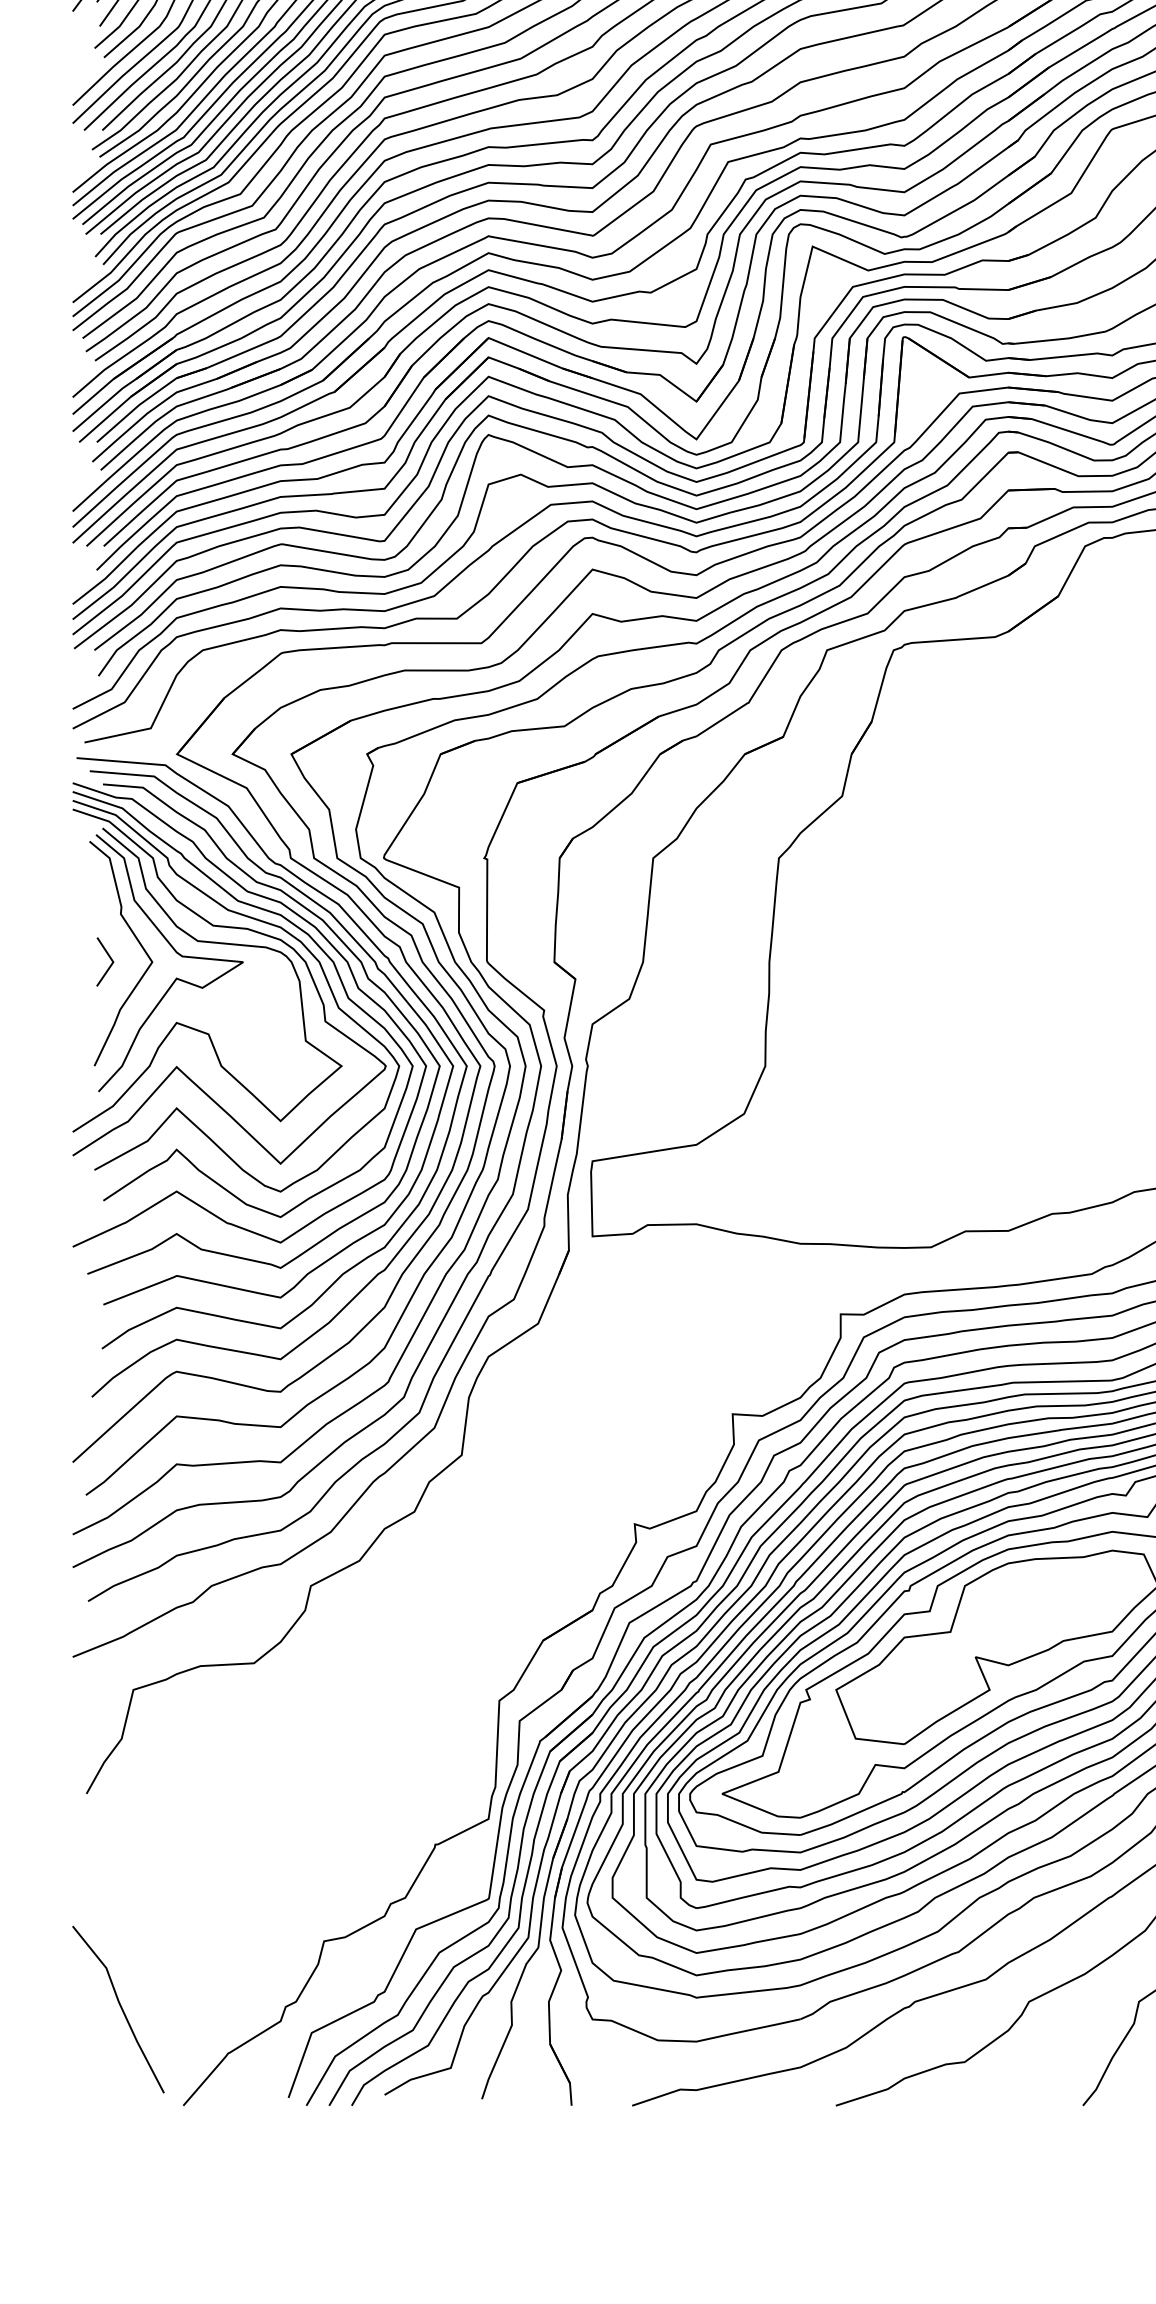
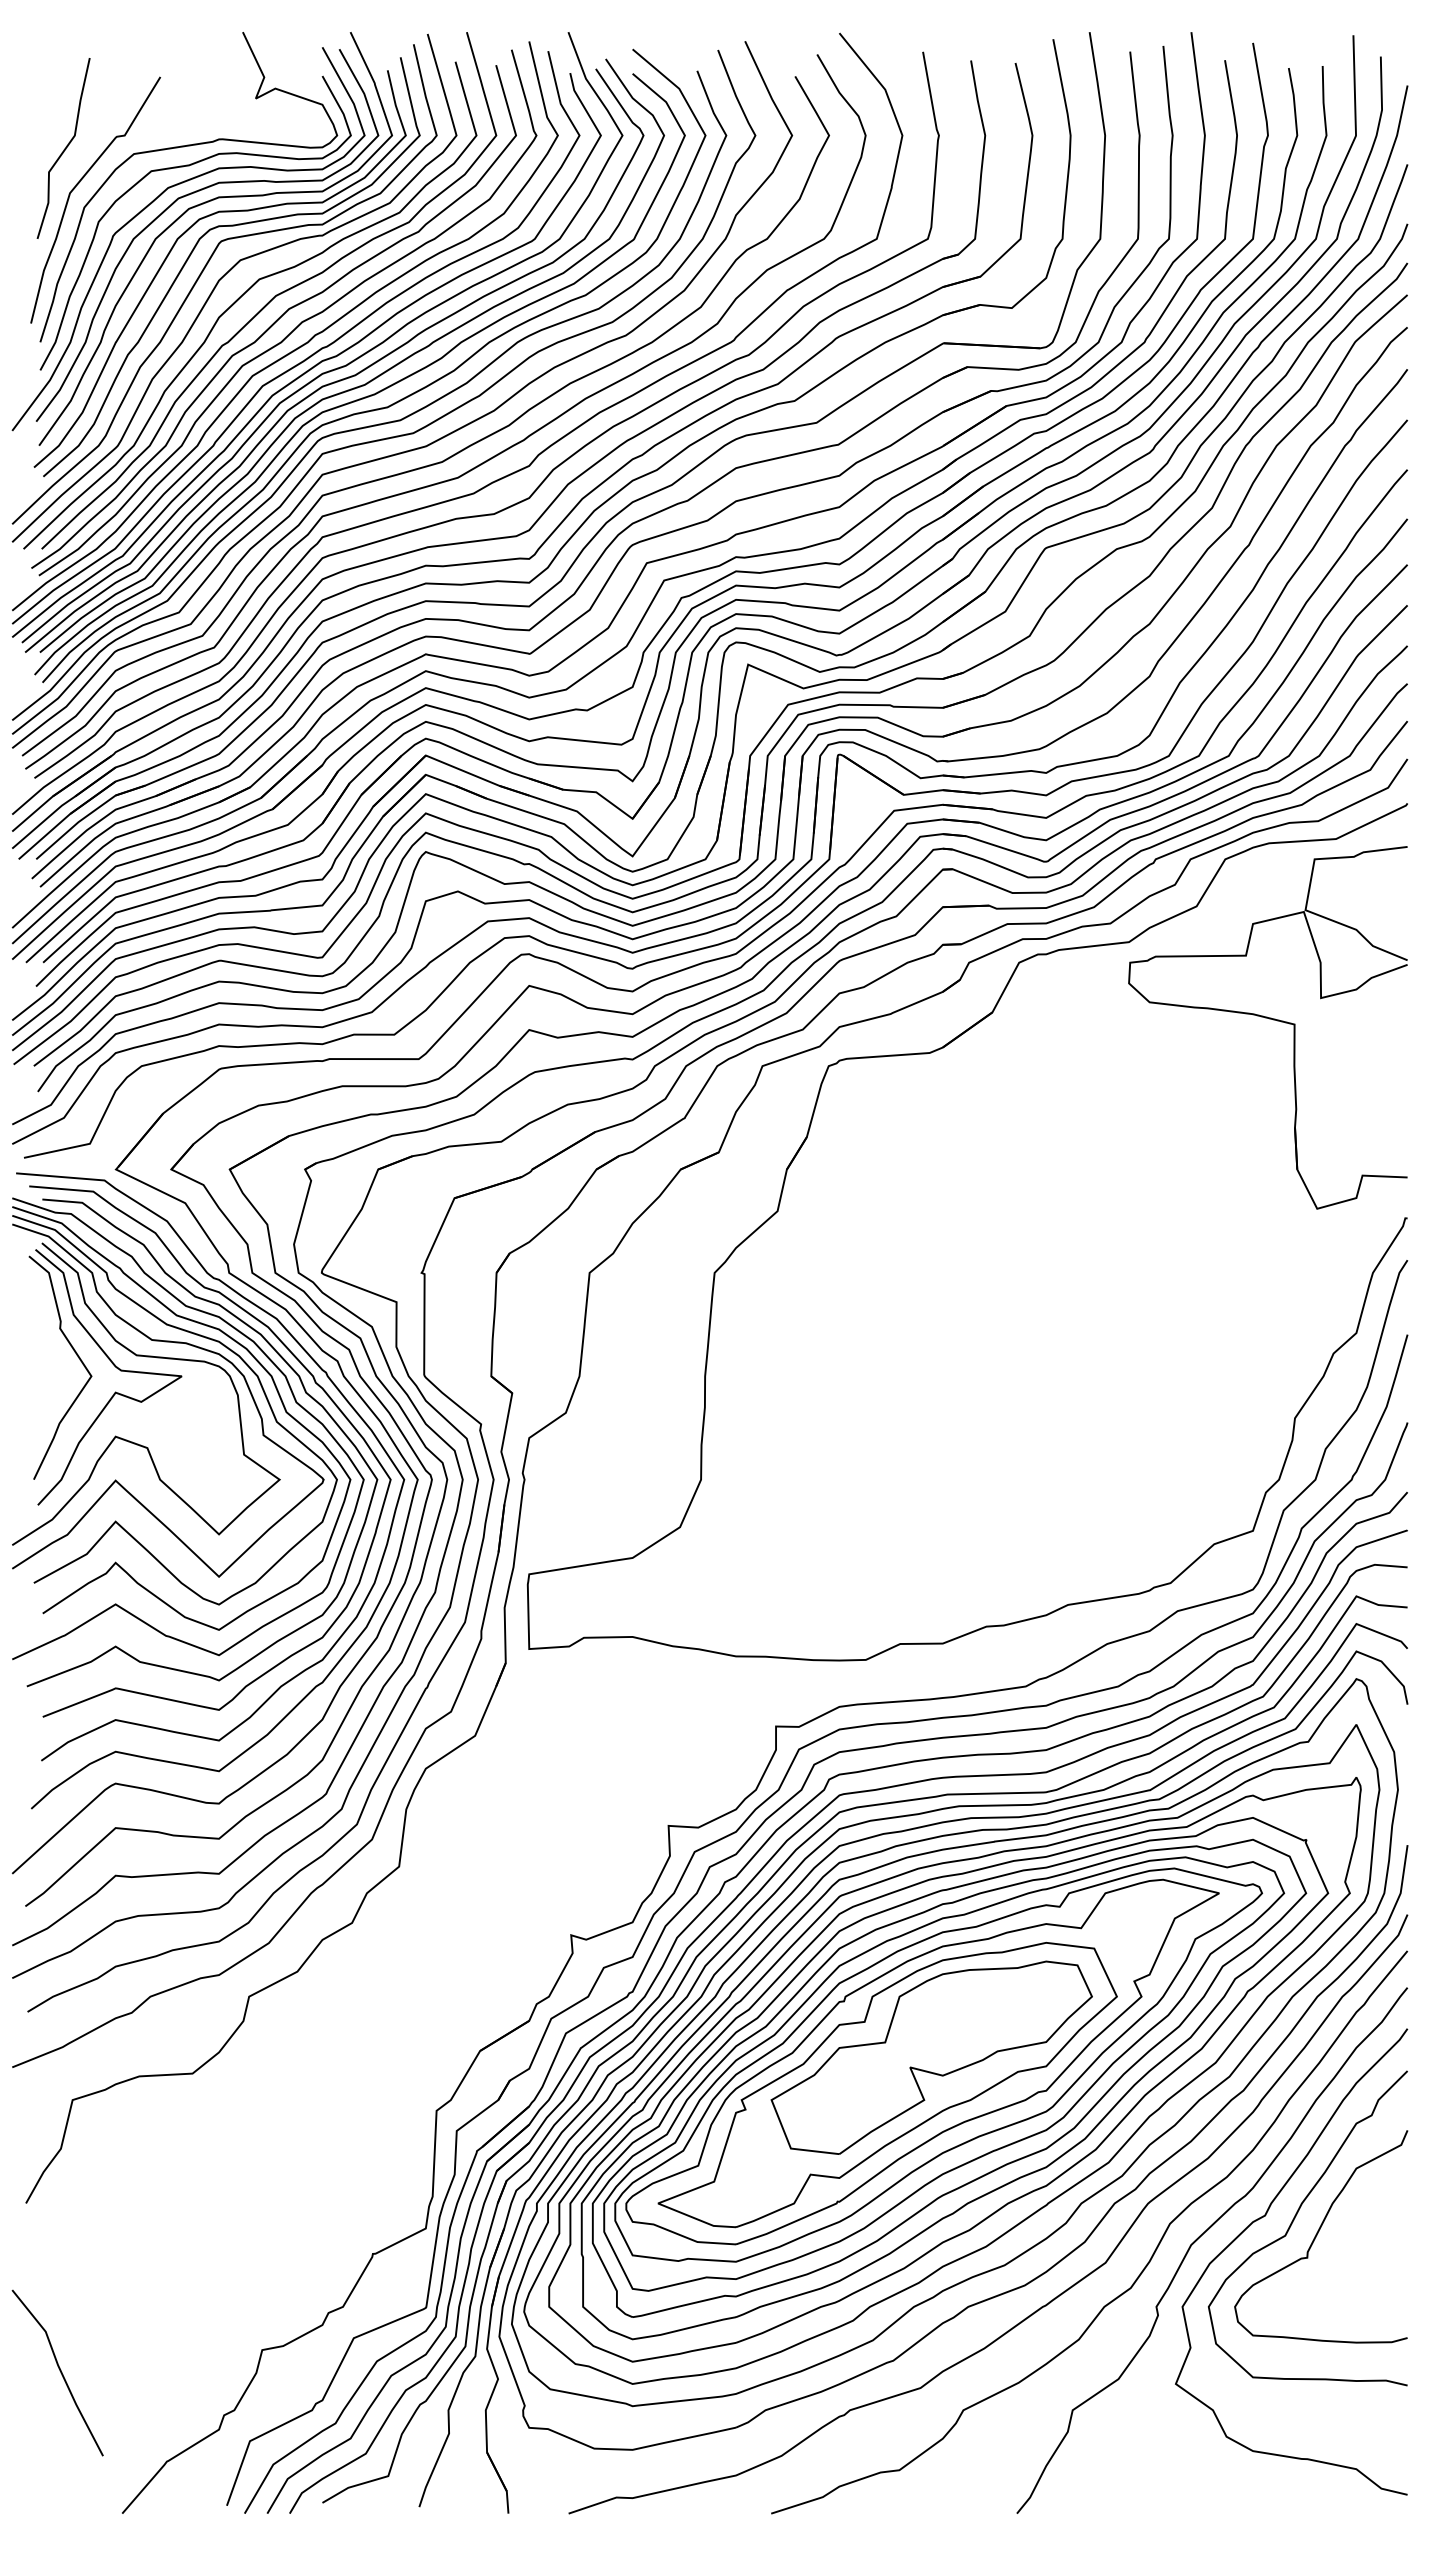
line: (110, 959) -> (49, 1373), removed
line: (120, 2008) -> (59, 2371), moved

